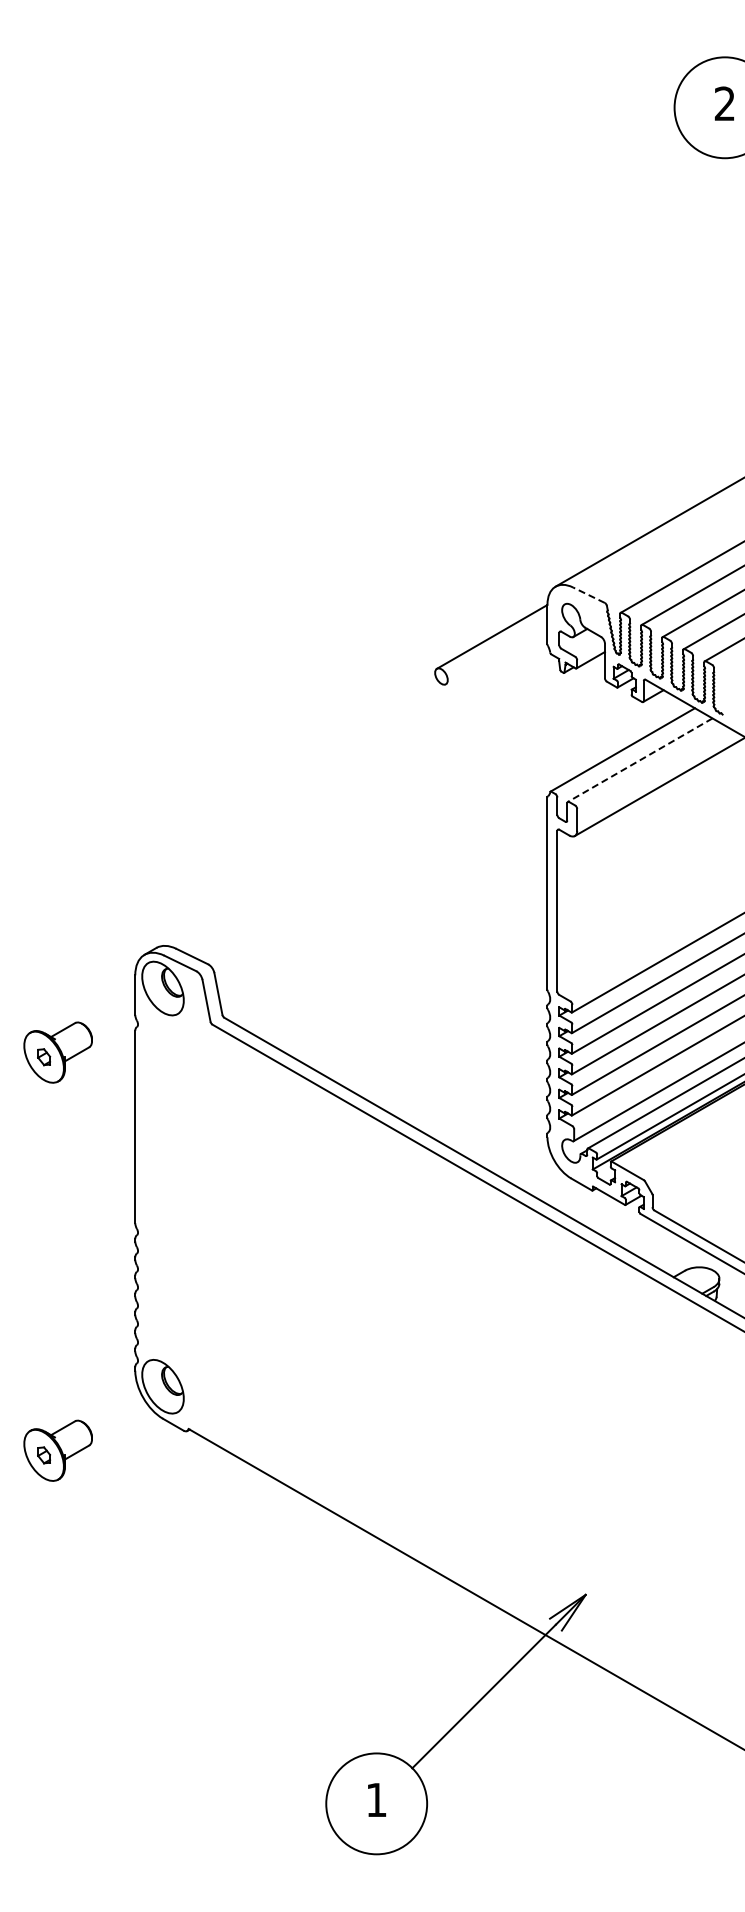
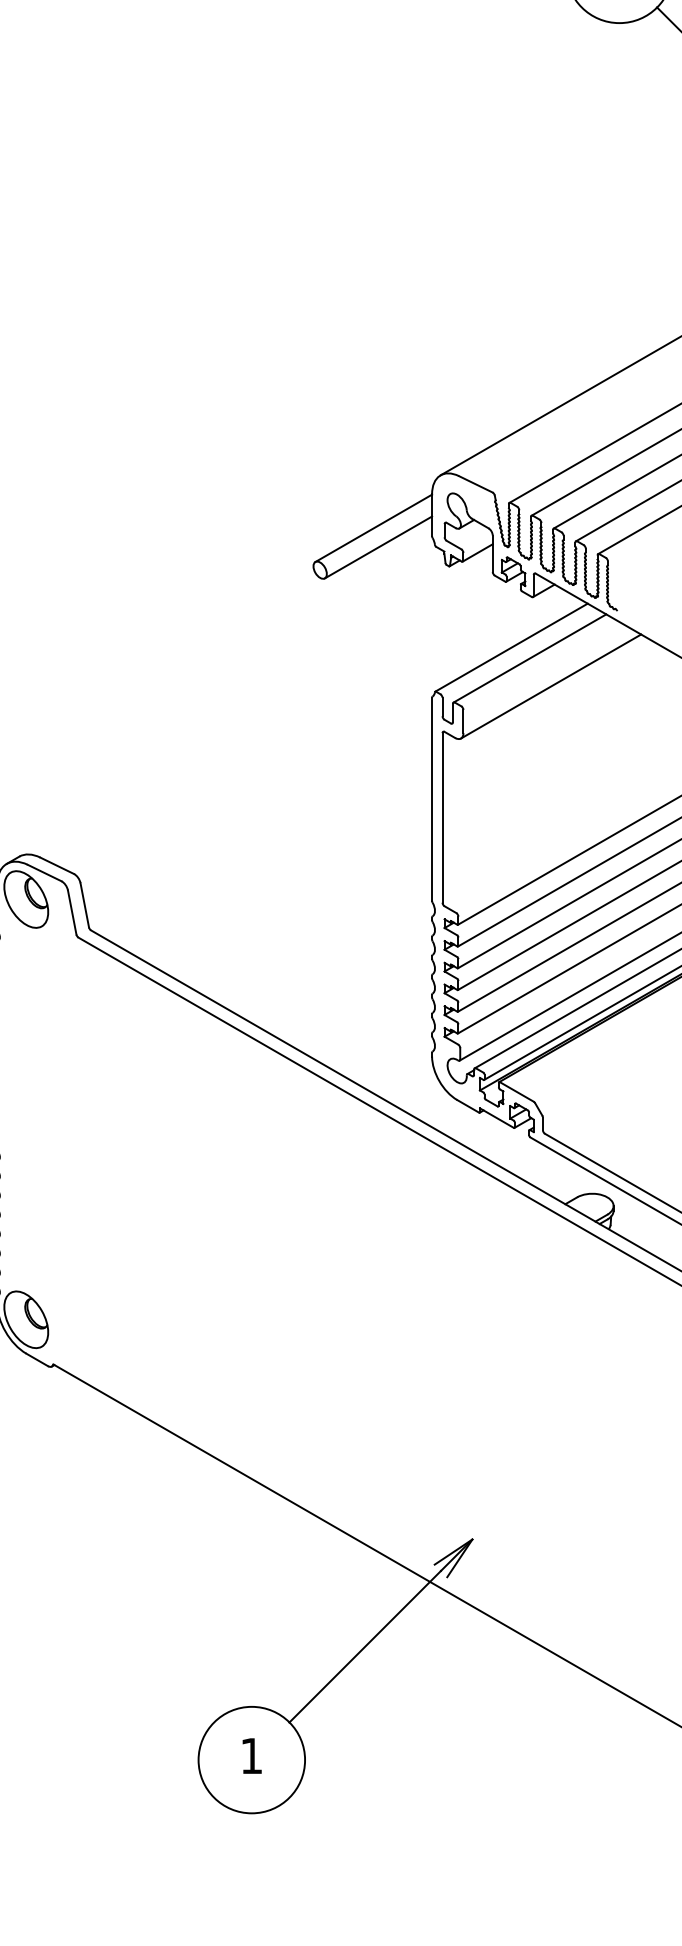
line: (588, 595) -> (475, 484), dashed -> solid
line: (496, 654) -> (378, 546), added
line: (640, 760) -> (530, 658), dashed -> solid

